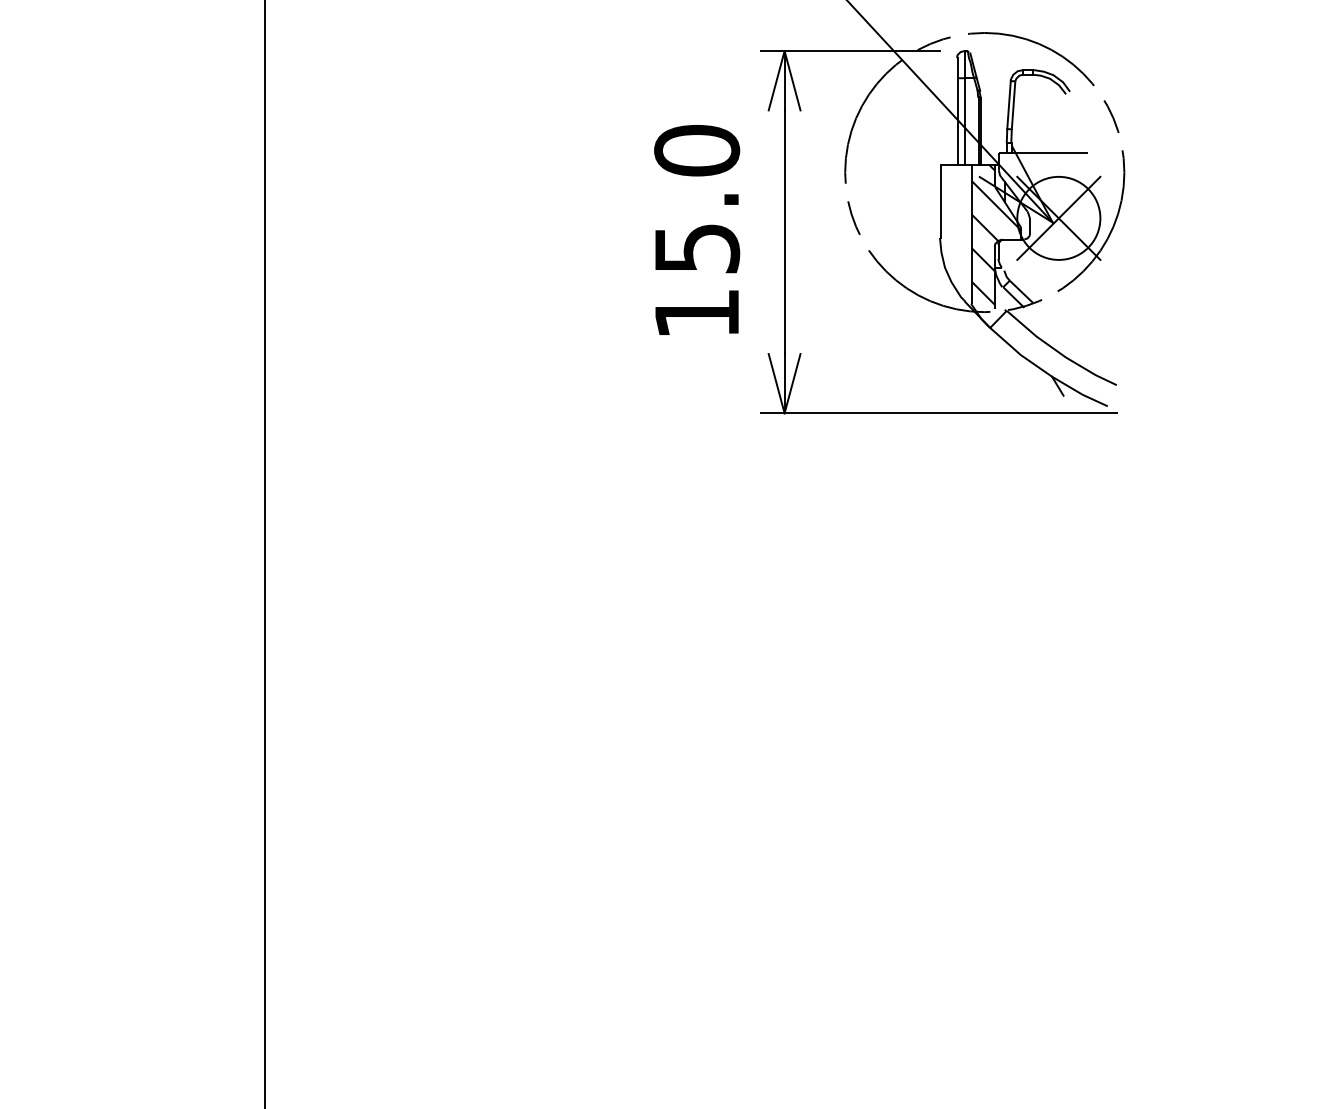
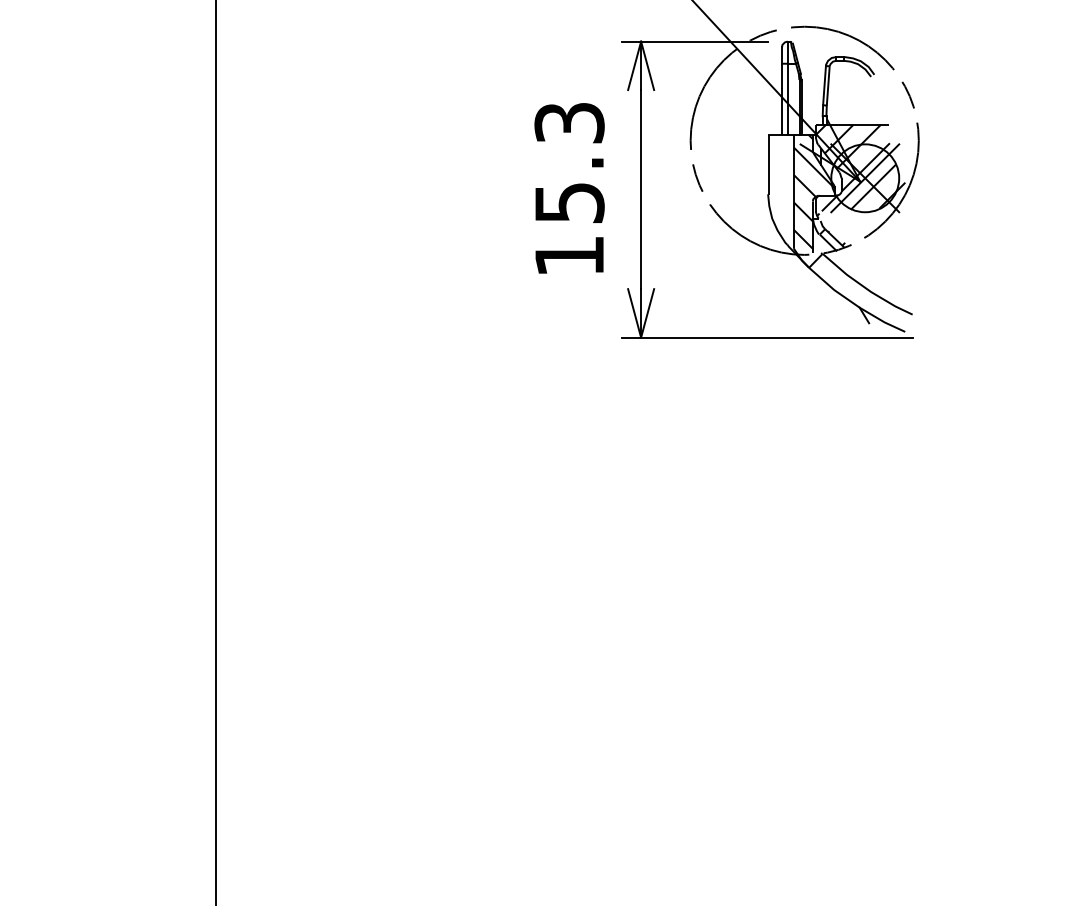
text: (697, 150) -> (569, 122), 15.0 -> 15.3
hatch: (1052, 226) -> (860, 184), added

